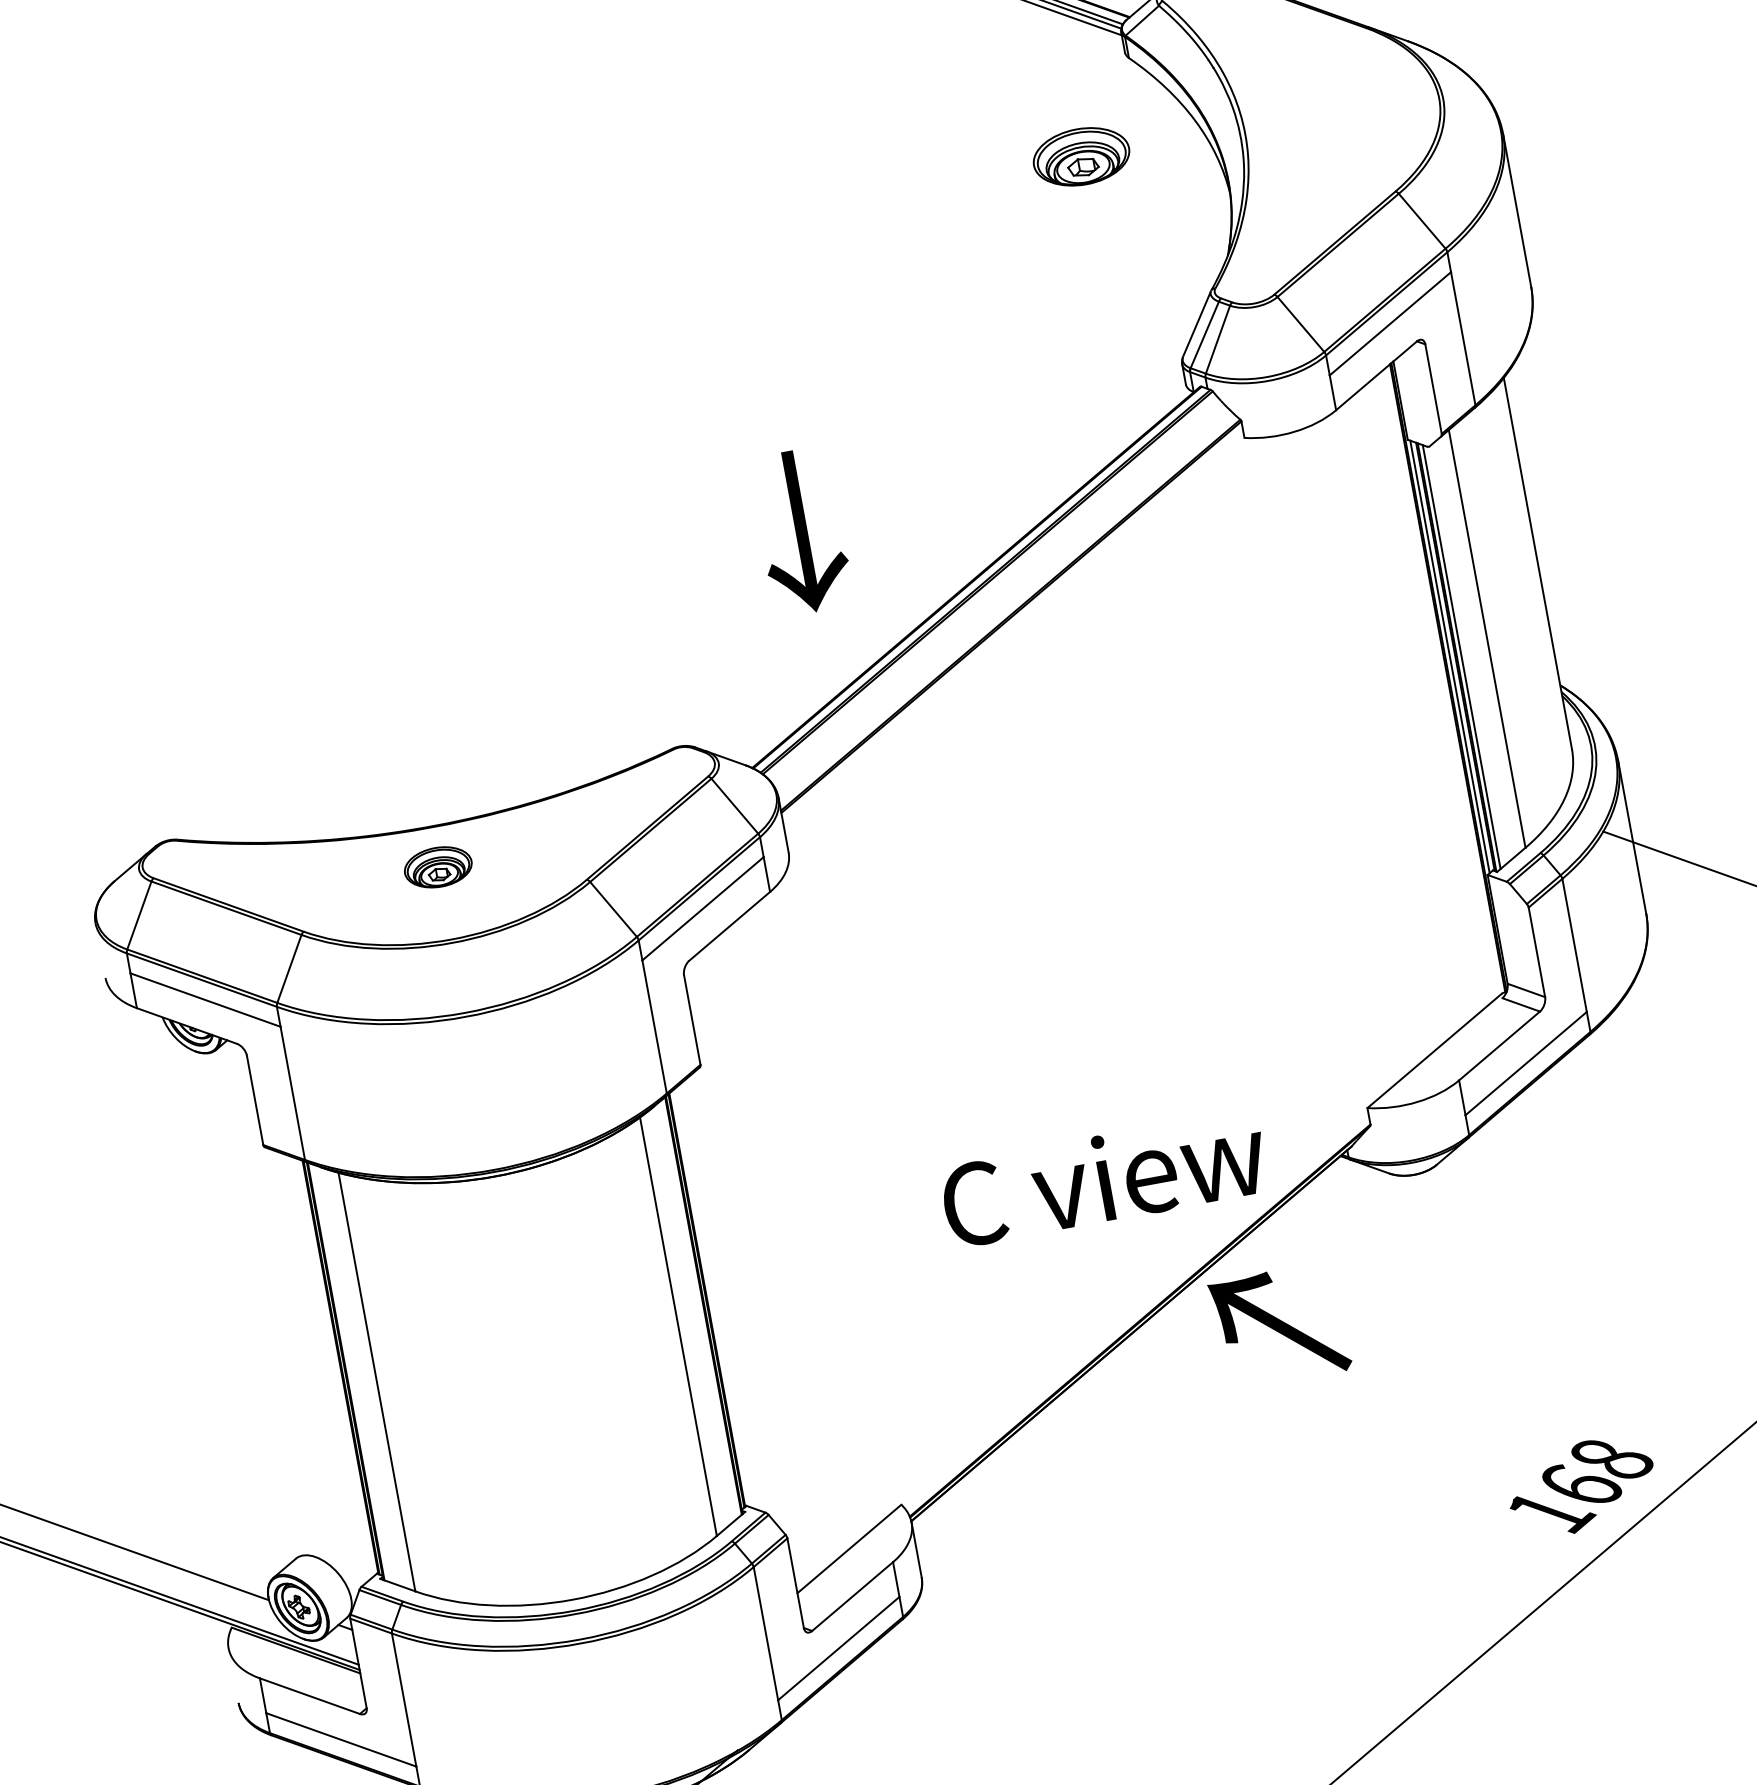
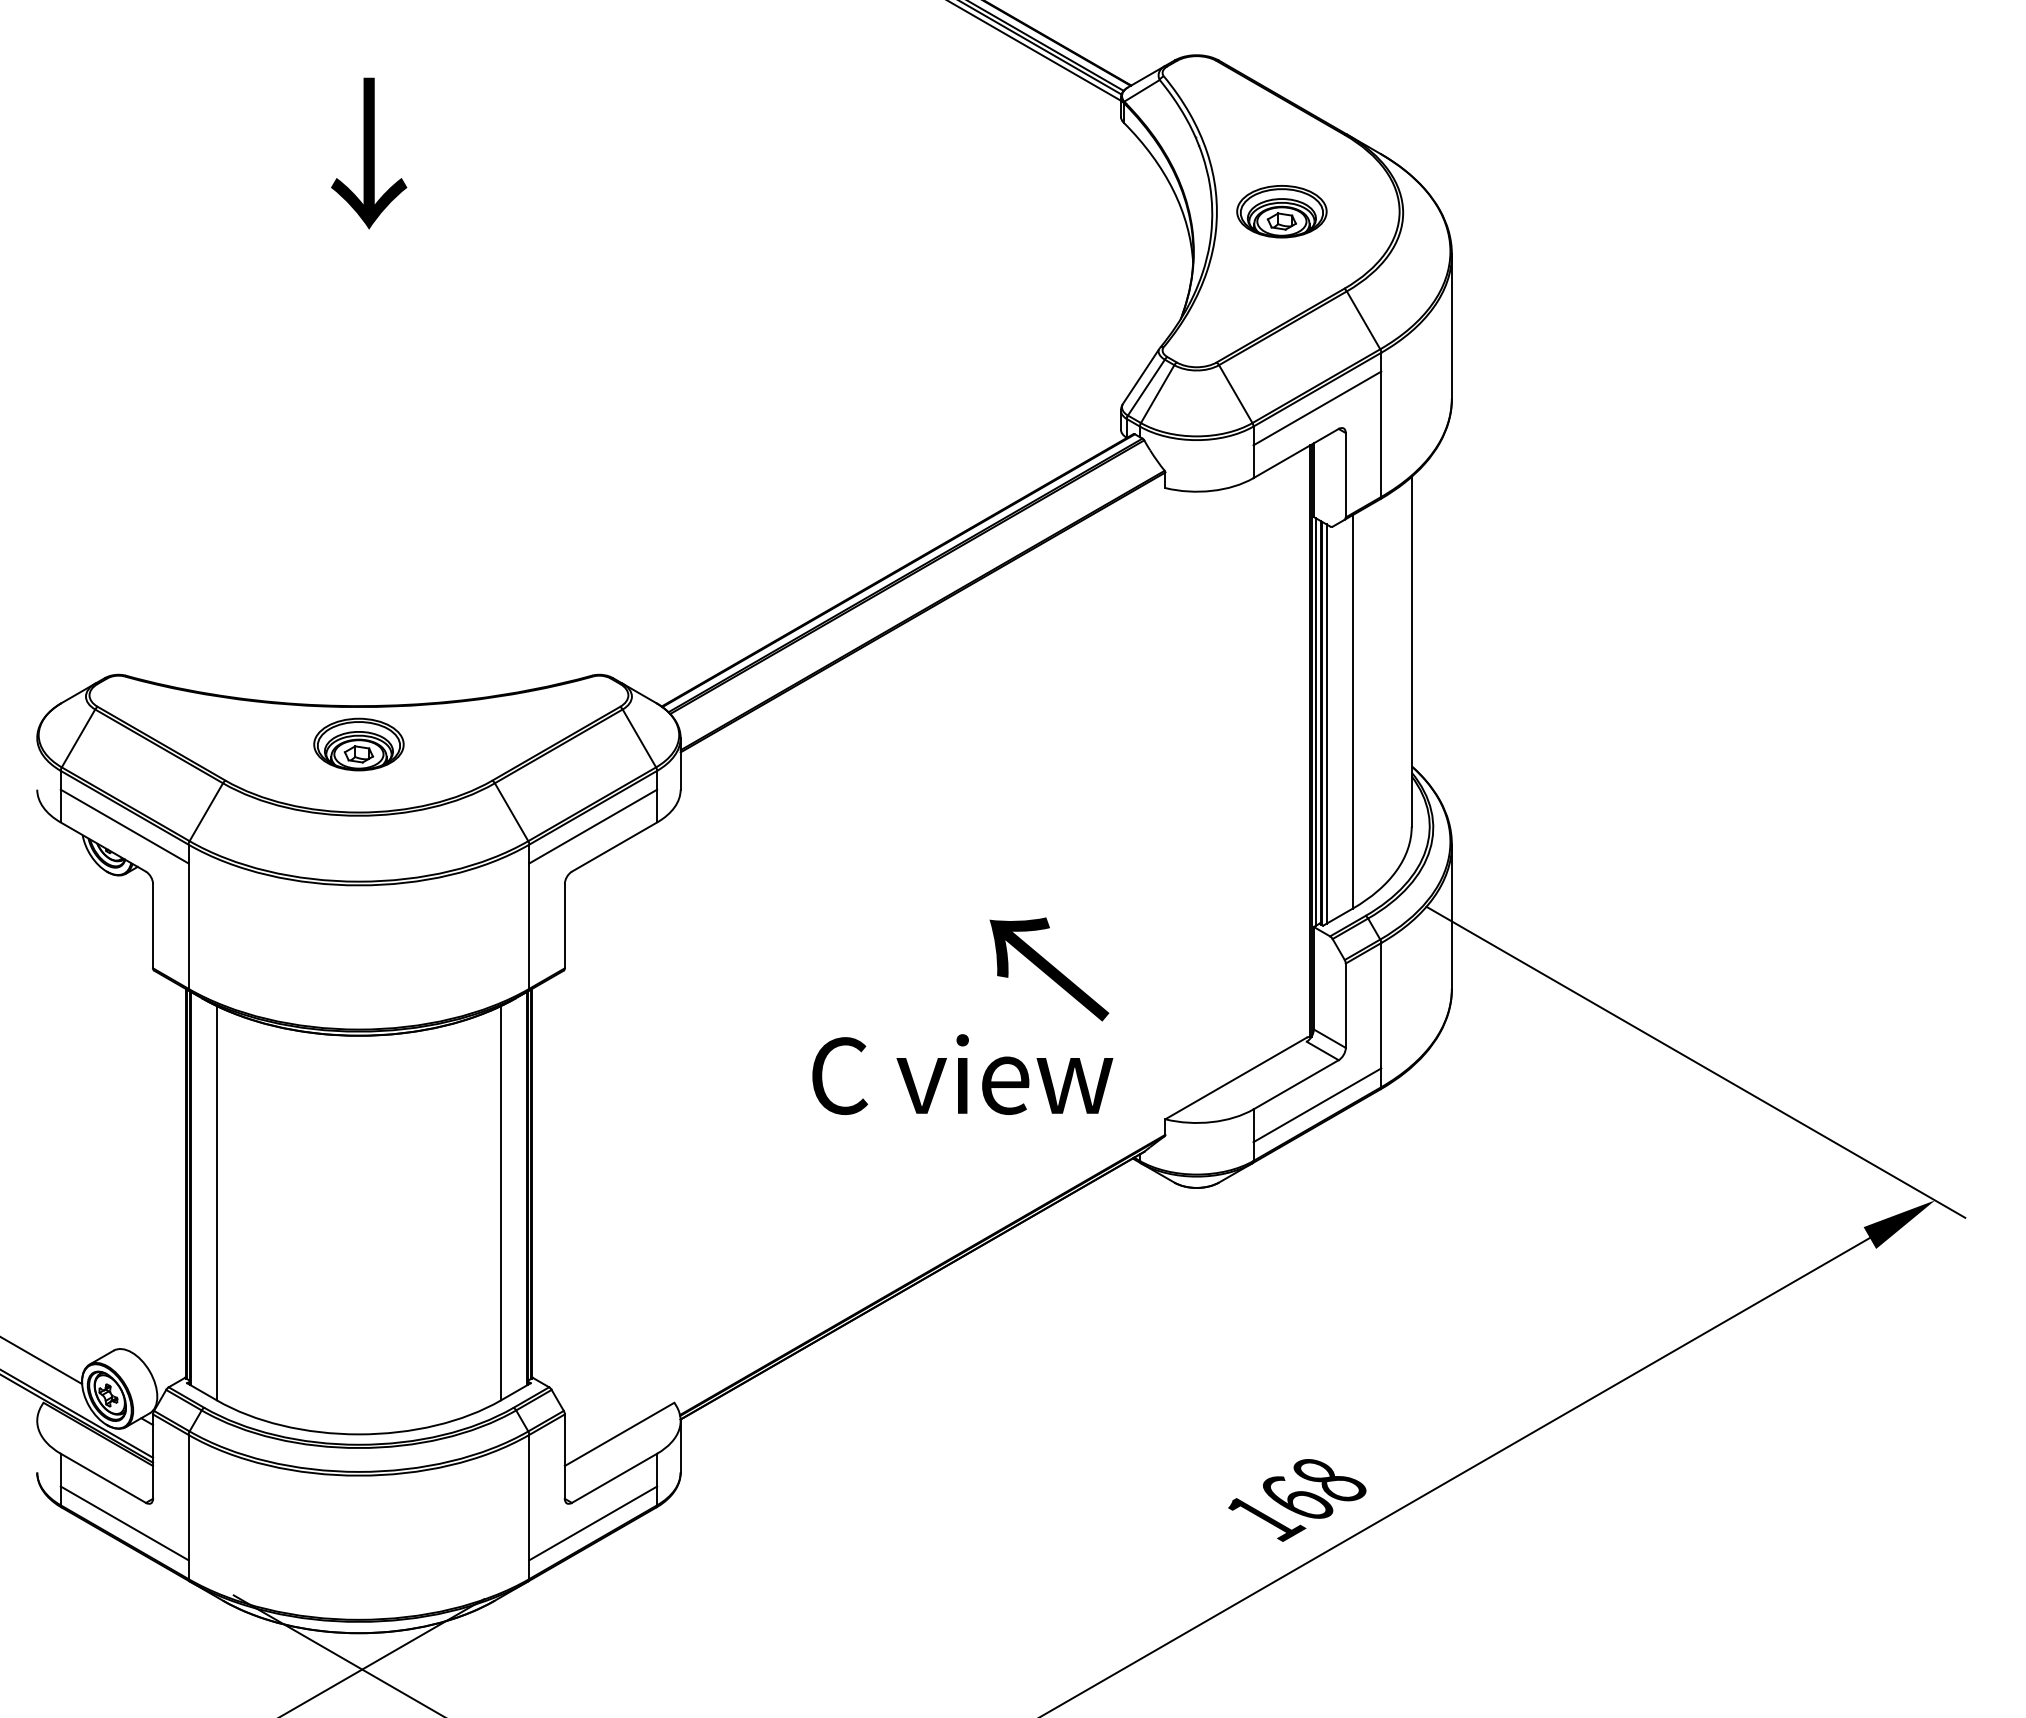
part: (1081, 156) -> (1281, 211), moved
text: (801, 531) -> (369, 153), moved
part: (437, 867) -> (358, 744), size x1.43
text: (1103, 1178) -> (962, 1074), moved
text: (1280, 1326) -> (1049, 969), moved

